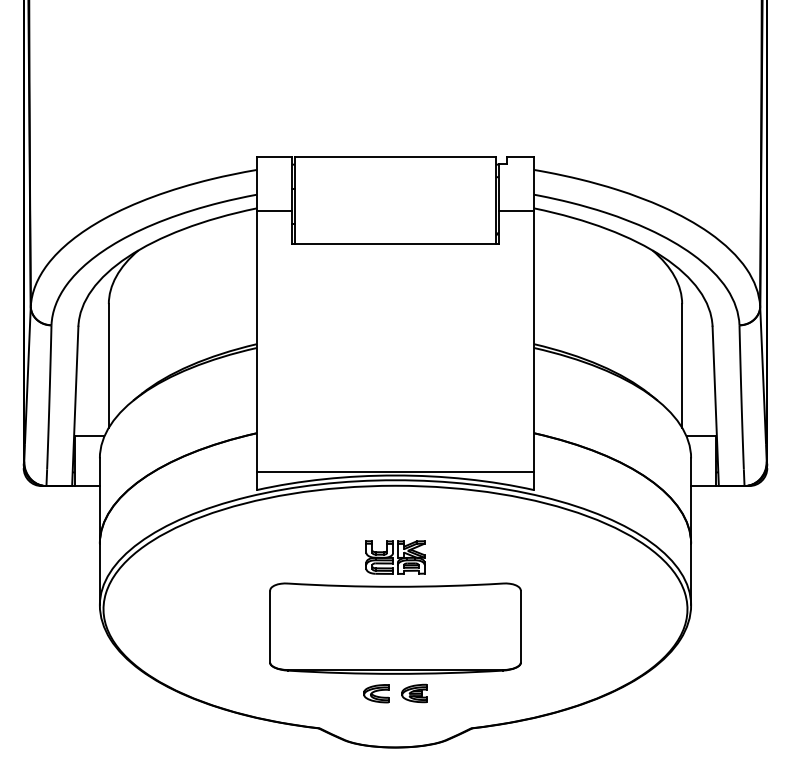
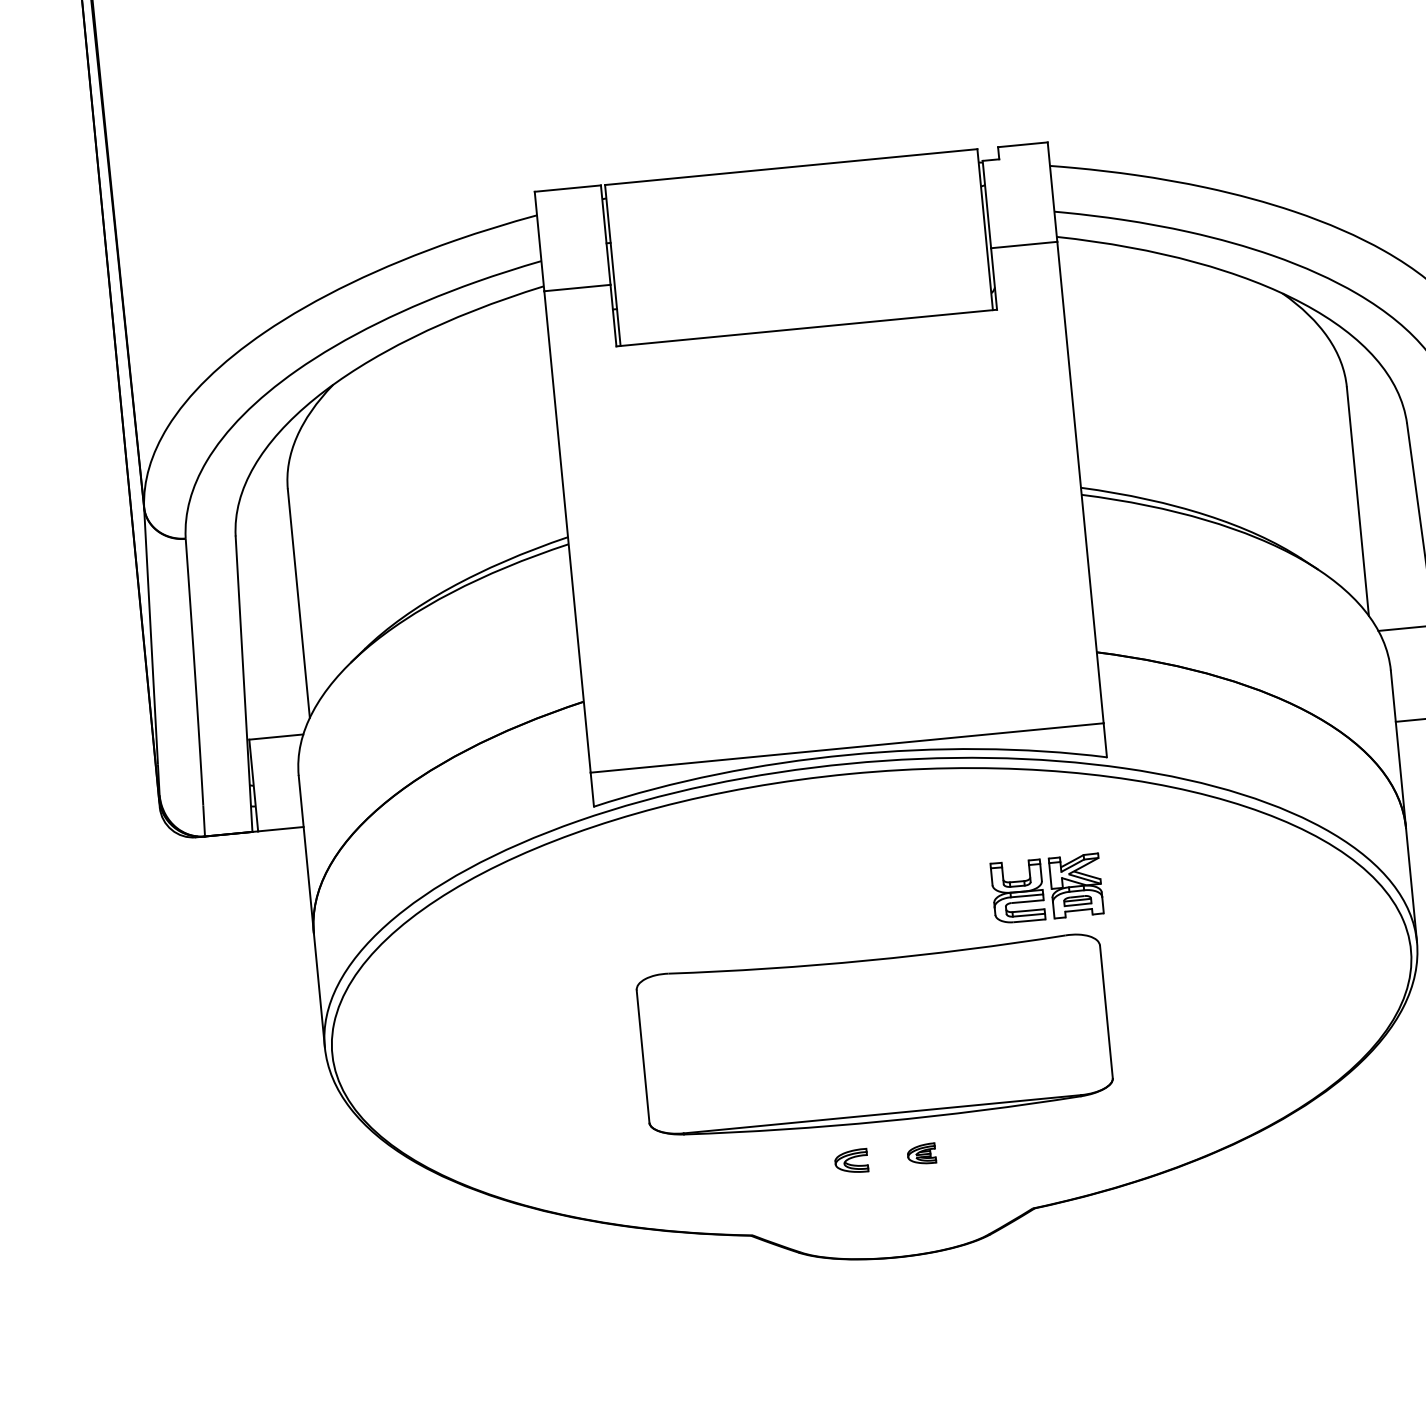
part: (395, 557) -> (1047, 888), moved
part: (376, 693) -> (851, 1161), size x0.7
part: (414, 693) -> (921, 1154), size x0.6

